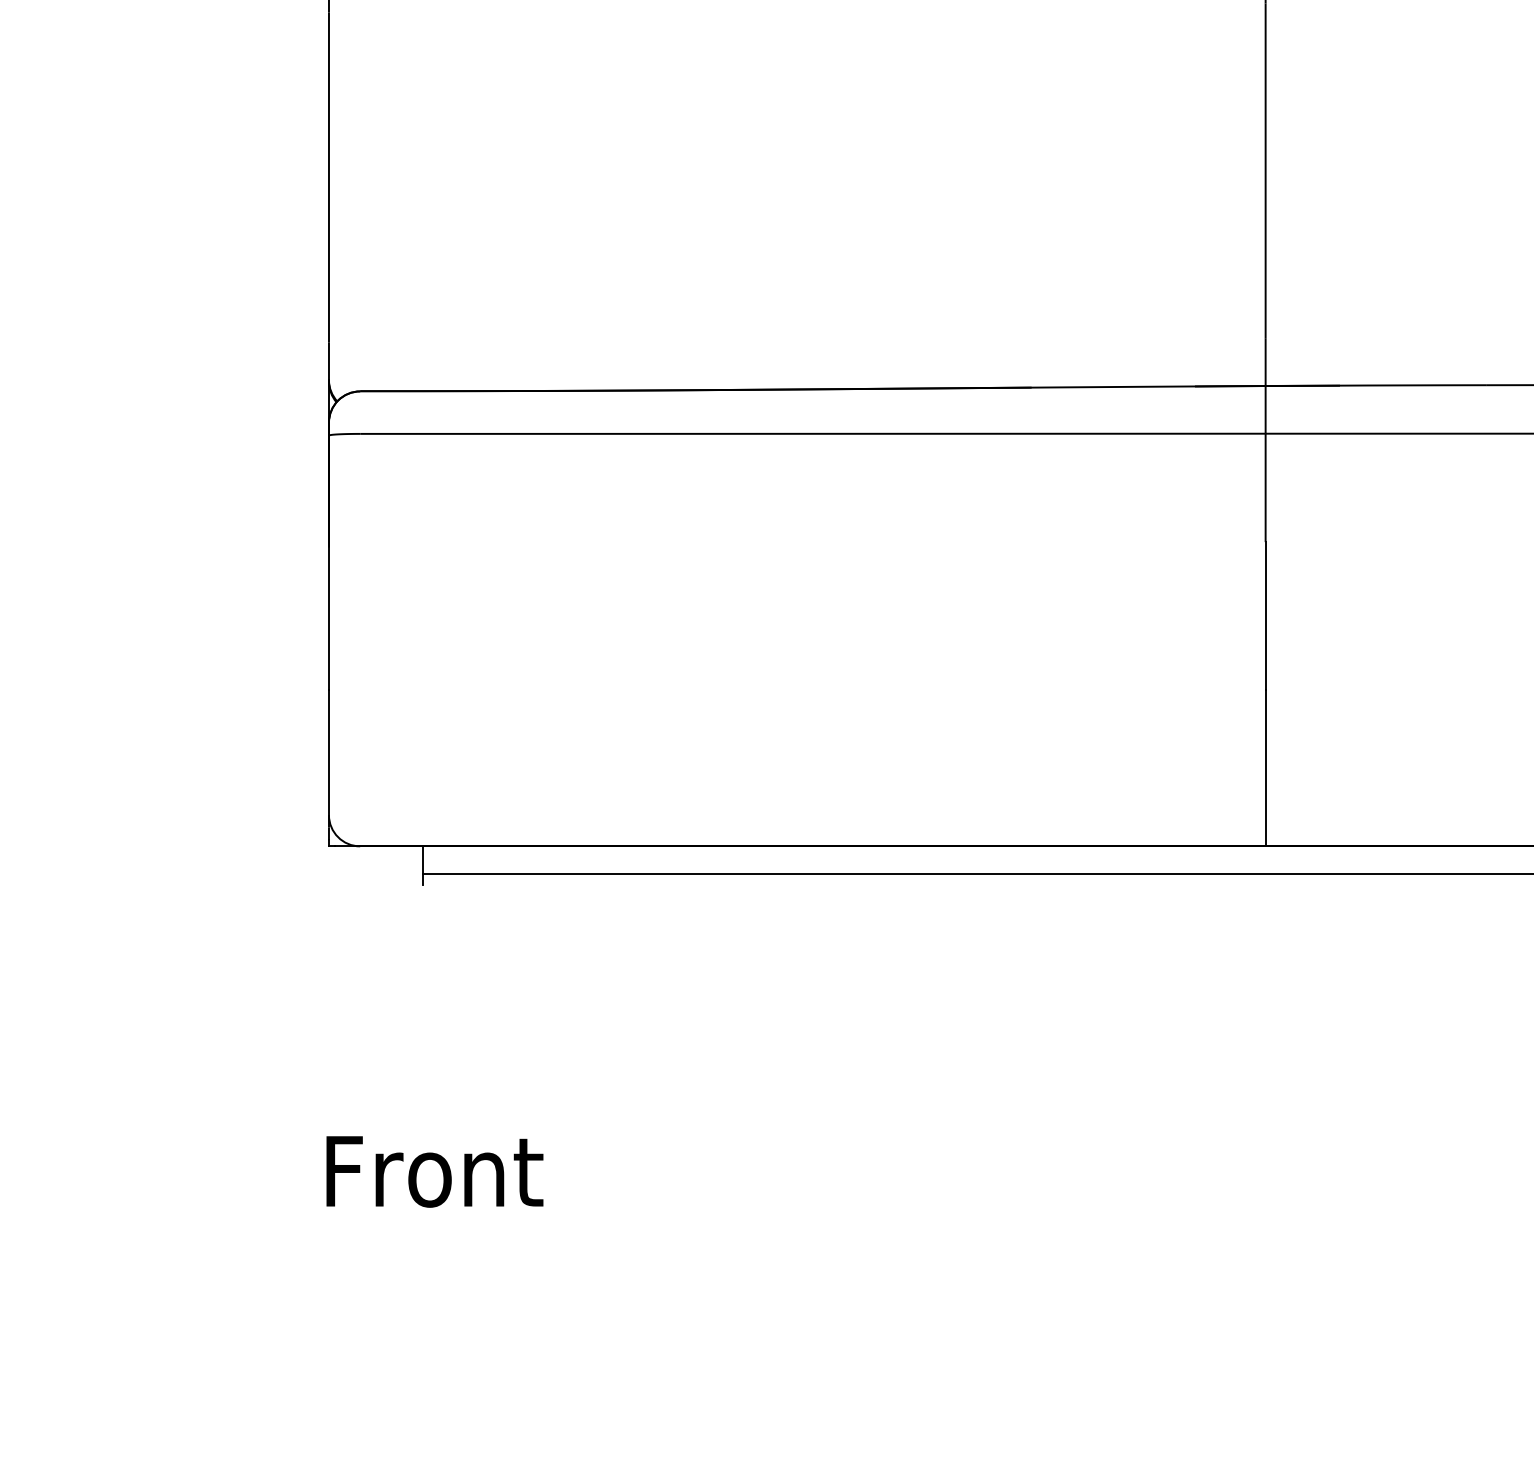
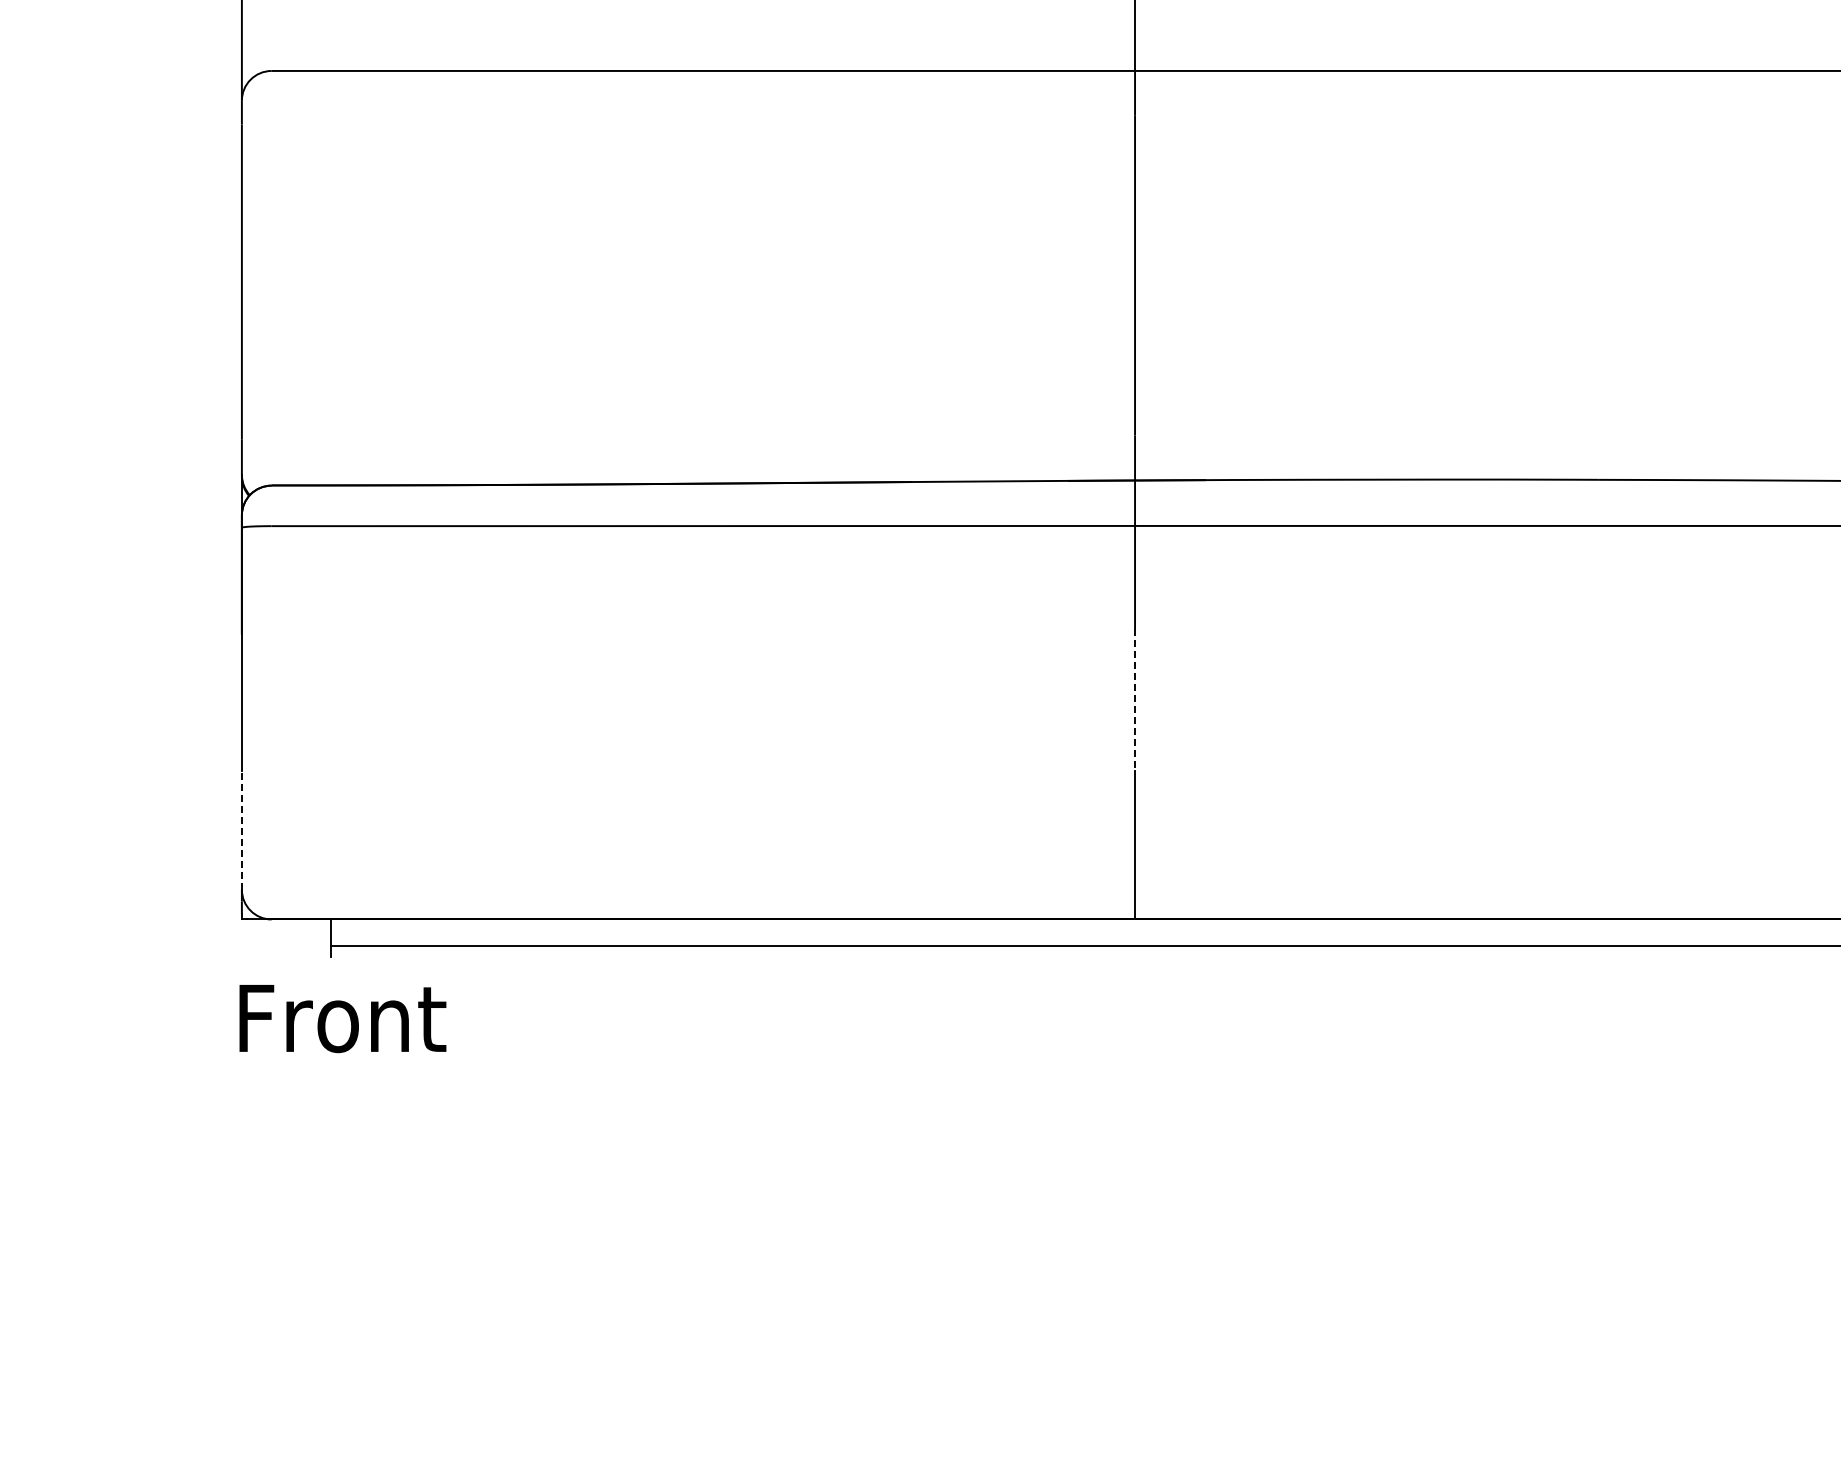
line: (1266, 615) -> (1135, 699), solid -> dashed
line: (328, 753) -> (241, 830), solid -> dashed
text: (434, 1172) -> (342, 1019), moved

